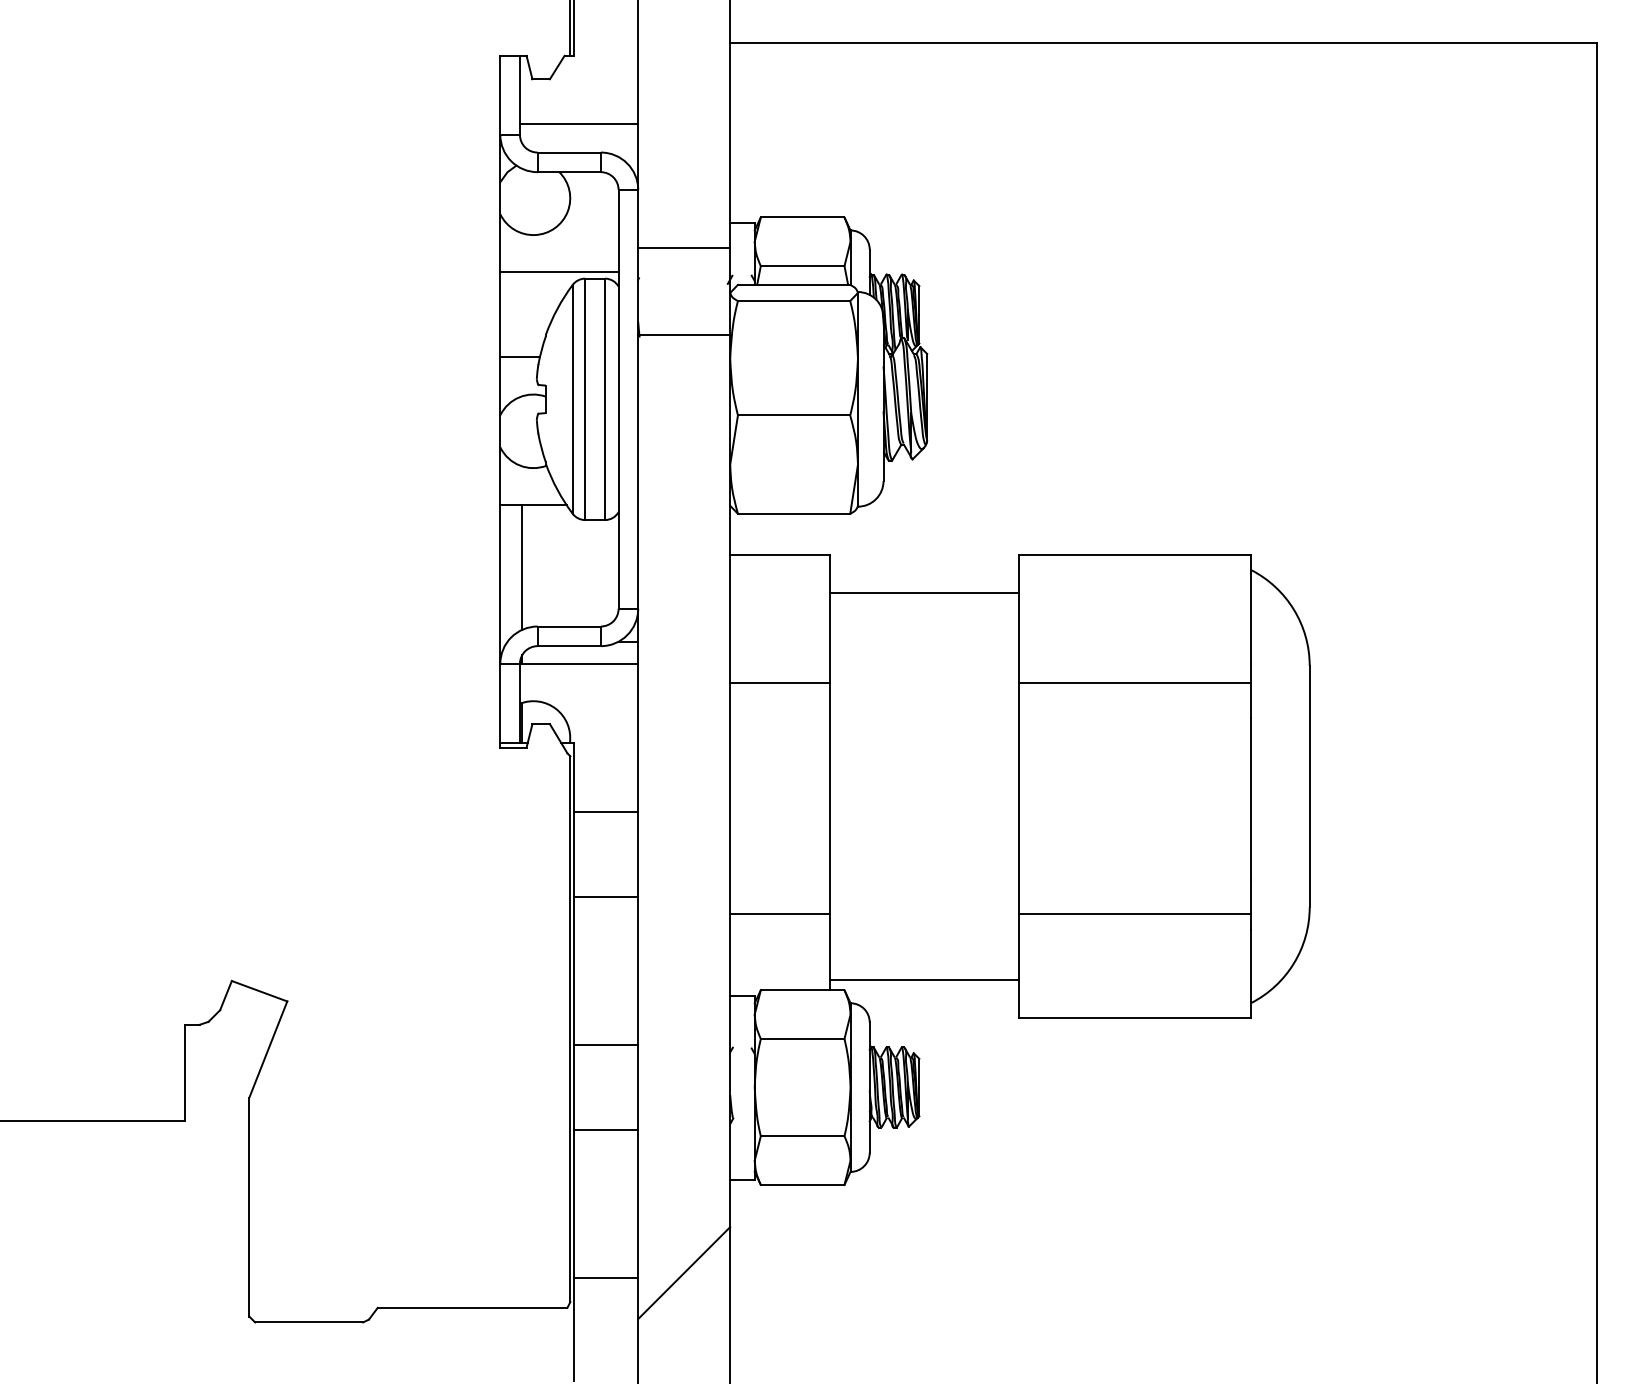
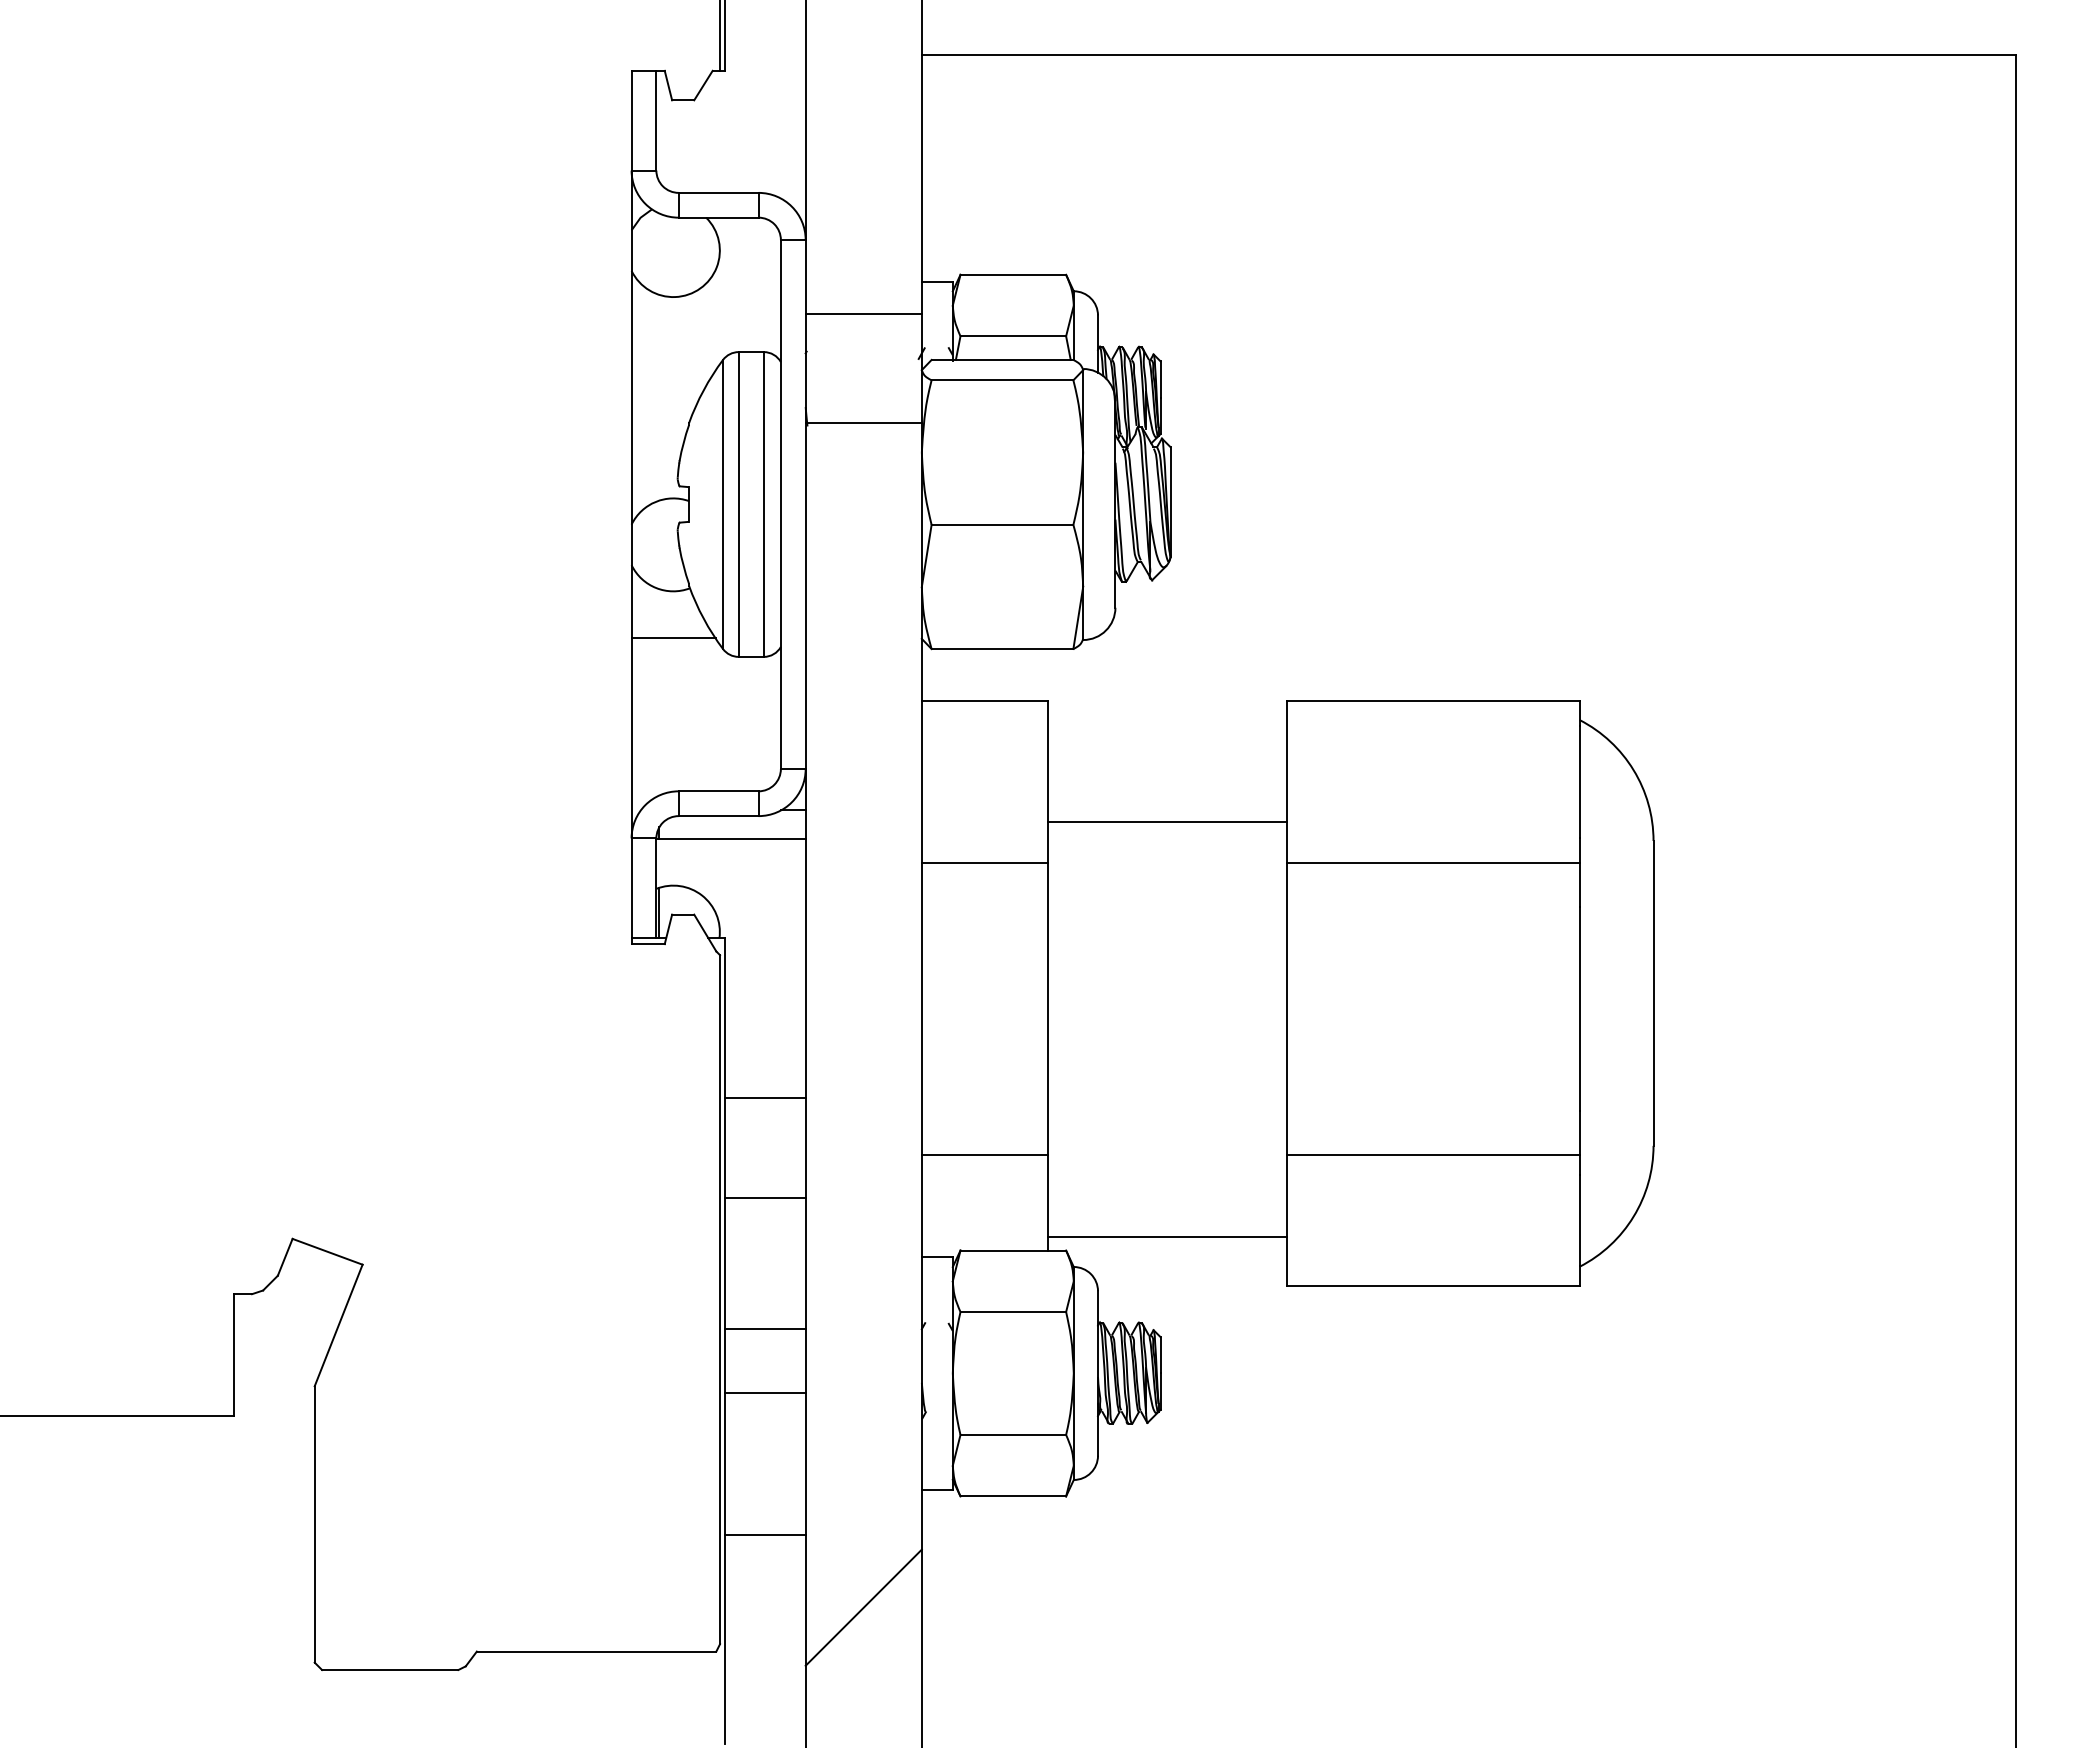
line: (578, 124) -> (730, 157), removed
line: (558, 272) -> (705, 344), removed
line: (520, 357) -> (656, 451), removed
line: (522, 567) -> (659, 716), removed
line: (924, 593) -> (1167, 821), moved
line: (605, 811) -> (764, 1097), moved
line: (605, 896) -> (764, 1197), moved
line: (605, 1044) -> (764, 1392), moved
line: (605, 1130) -> (764, 1329), moved
line: (605, 1278) -> (764, 1535), moved

